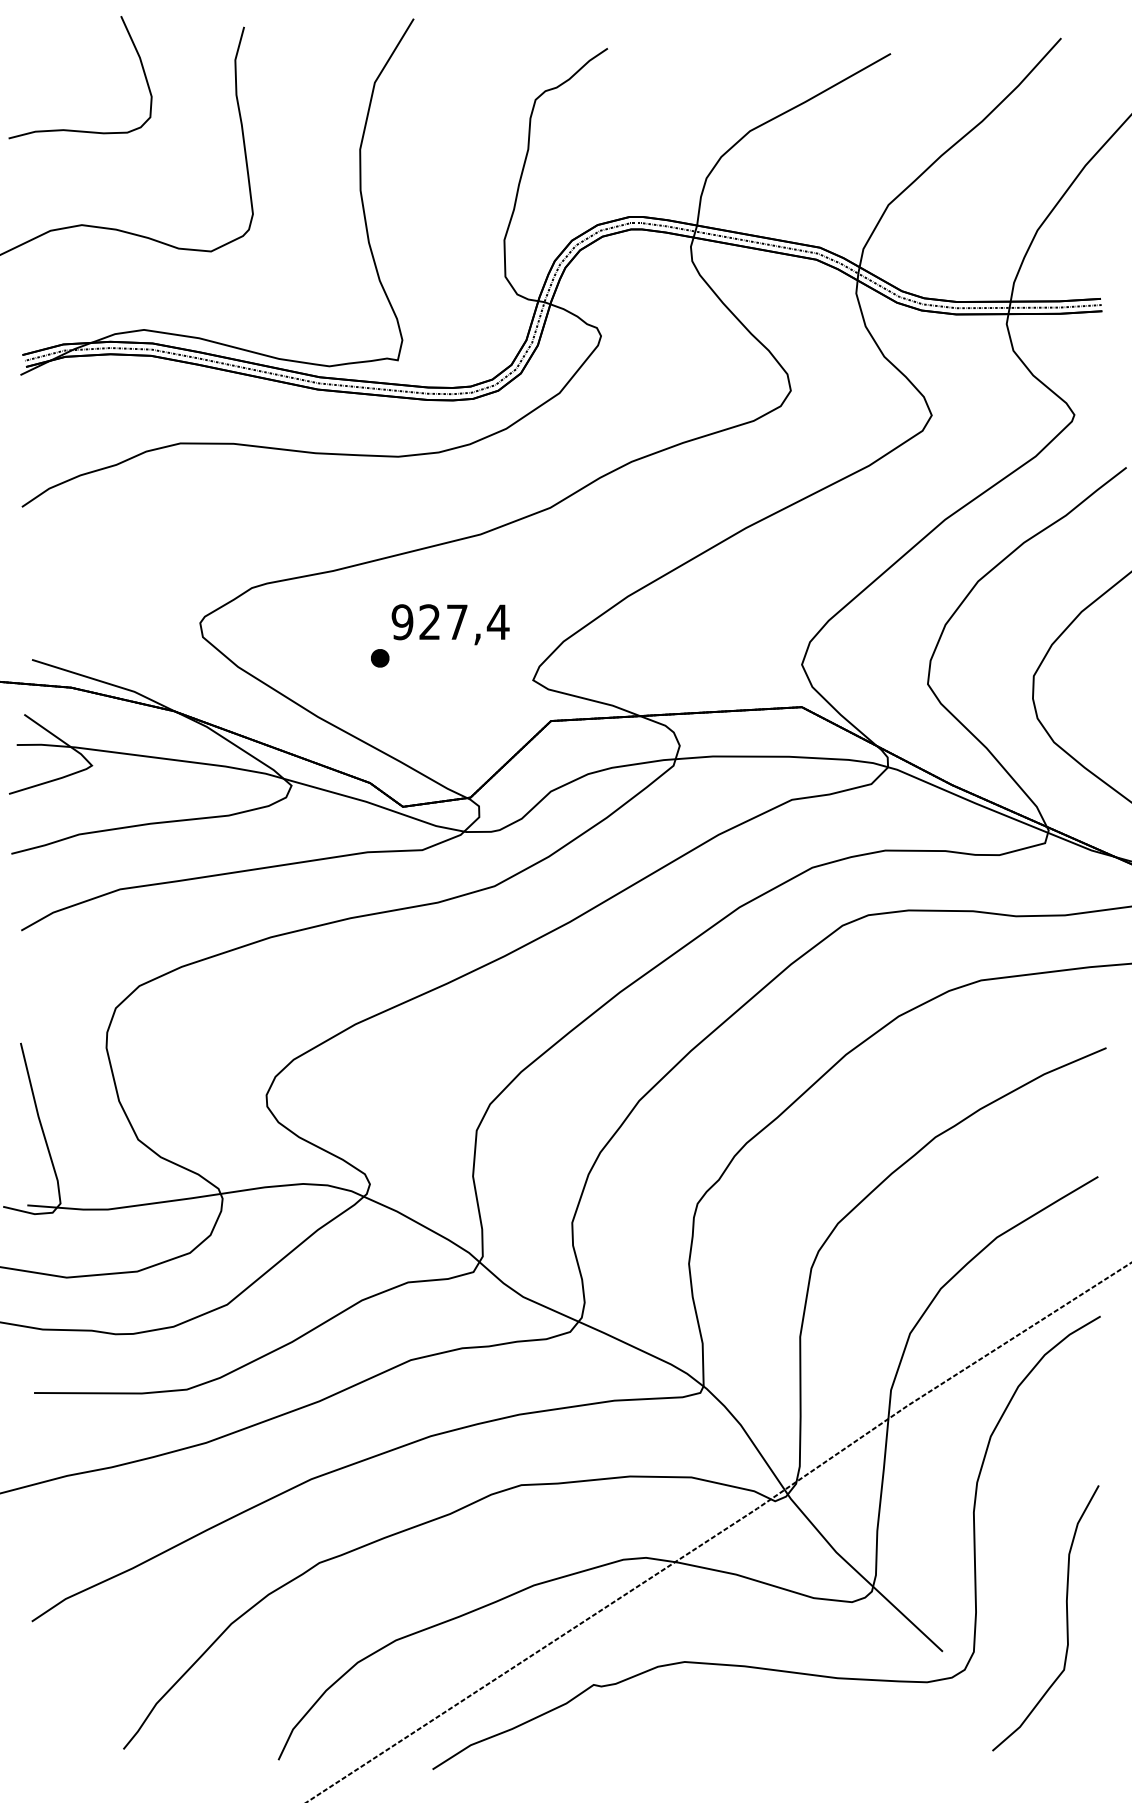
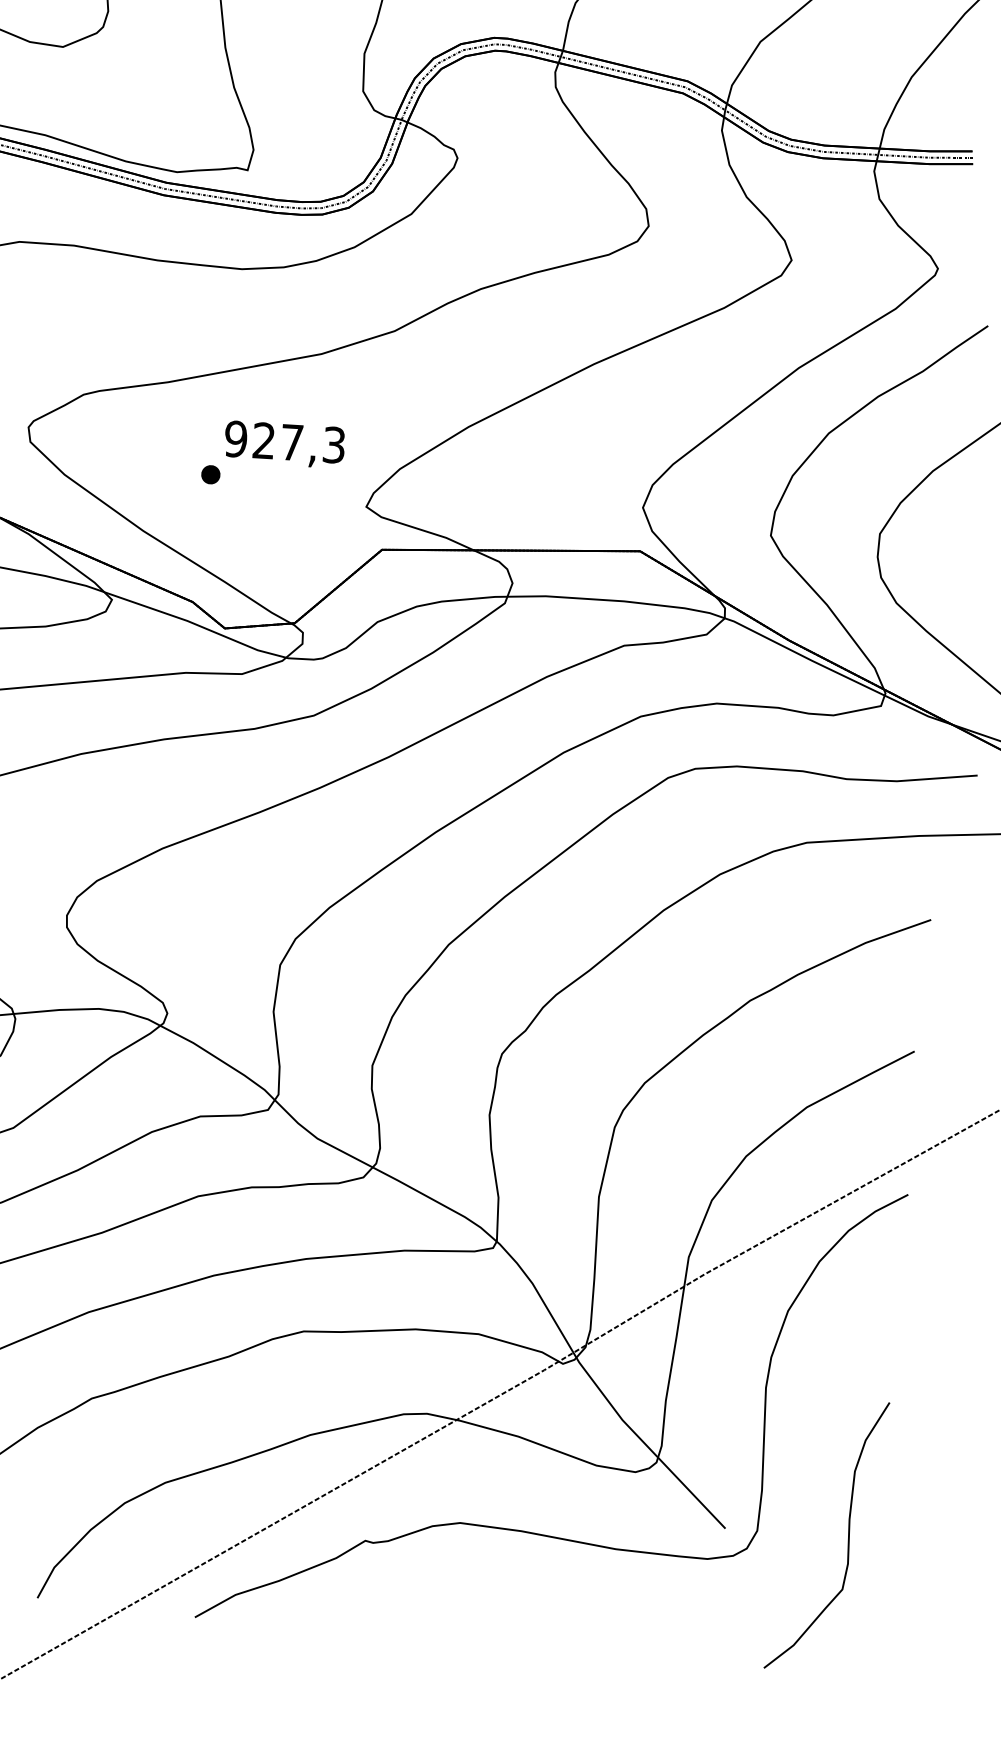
text: (497, 622) -> (333, 445), 927,4 -> 927,3
curve: (1066, 1618) -> (848, 1536), moved

